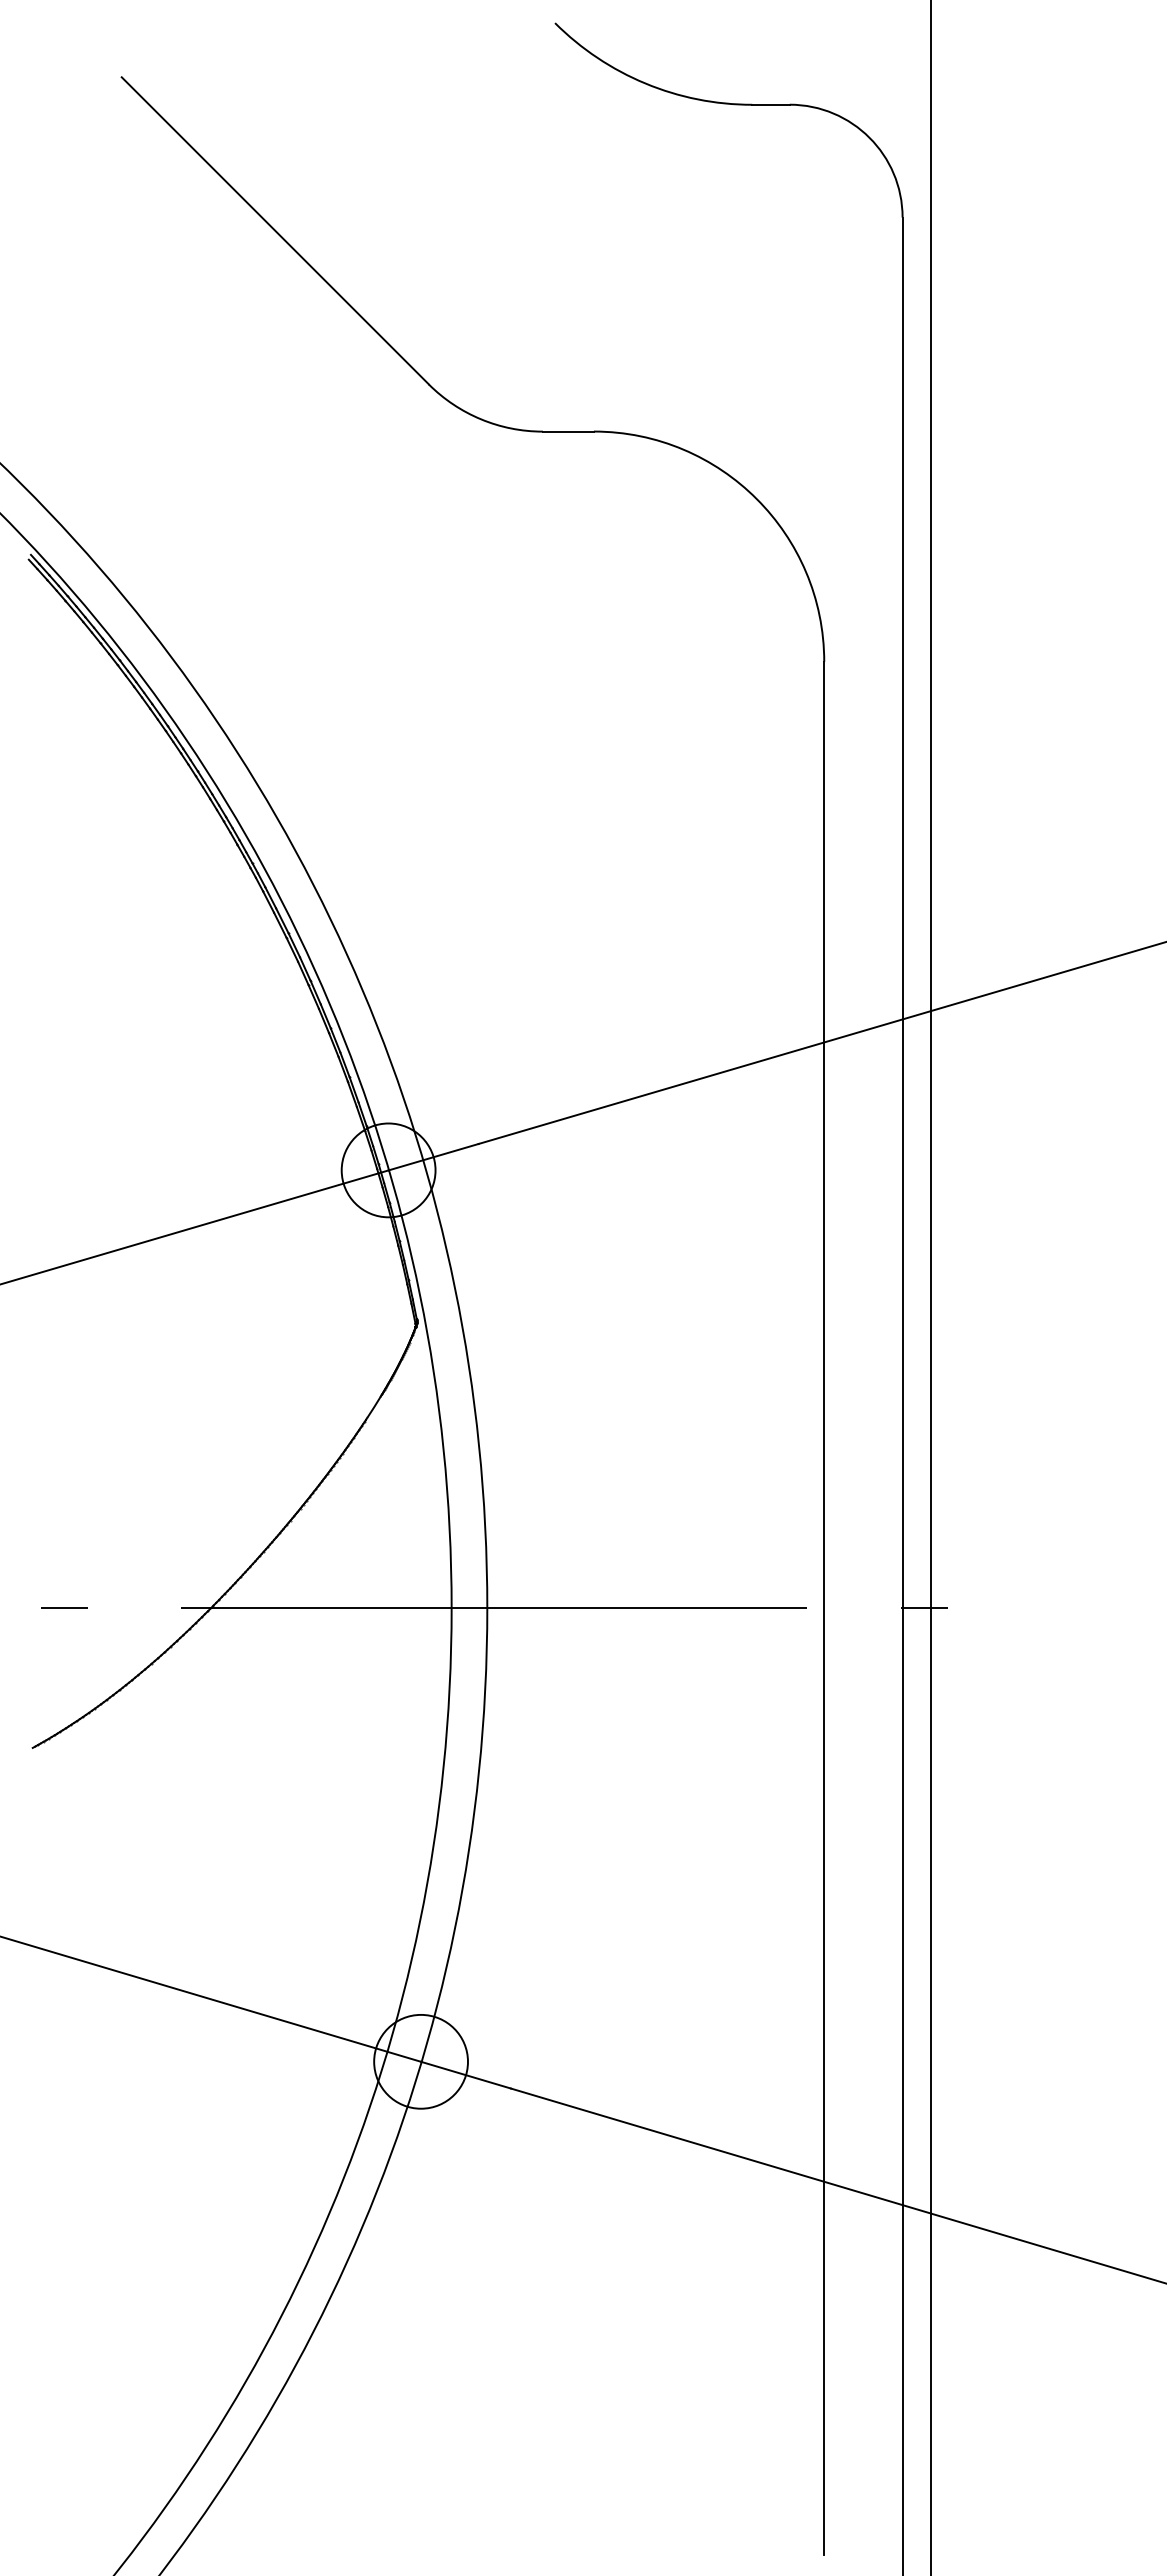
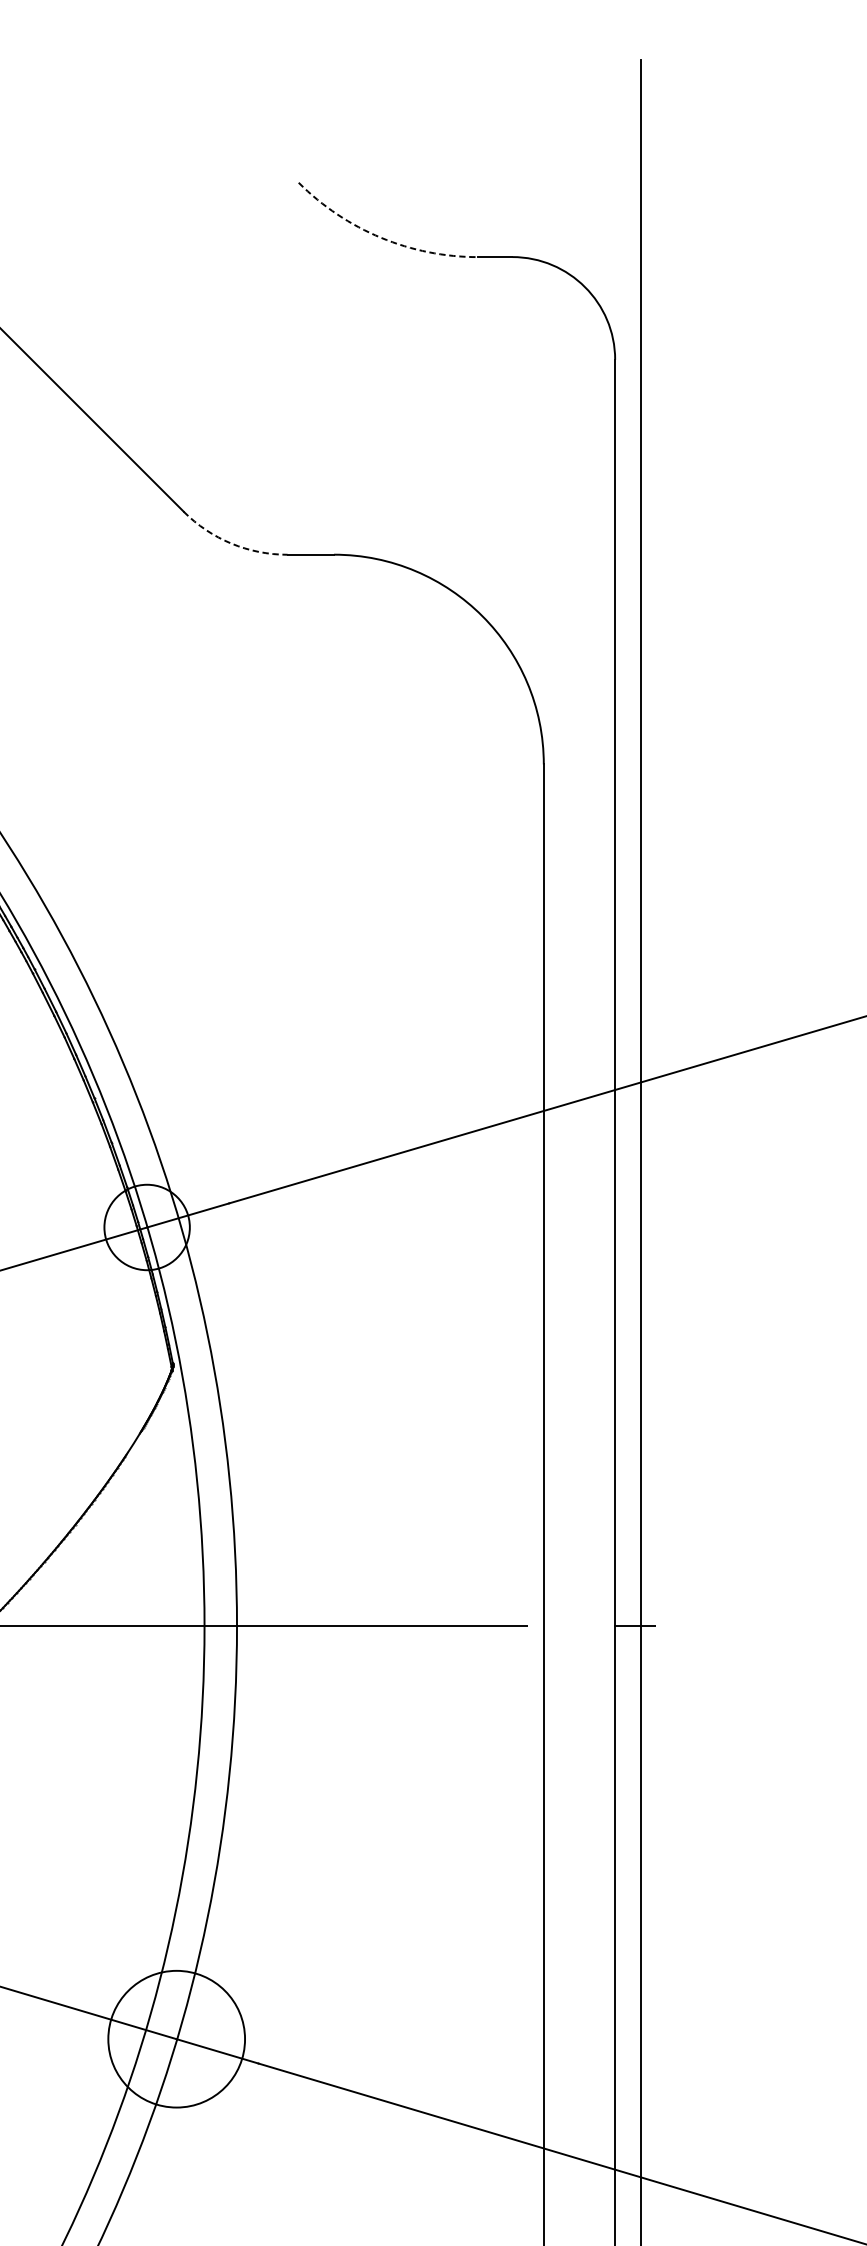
arc: (645, 83) -> (381, 237), solid -> dashed
arc: (481, 419) -> (231, 543), solid -> dashed
circle: (420, 2061) -> (176, 2038), size x1.6

